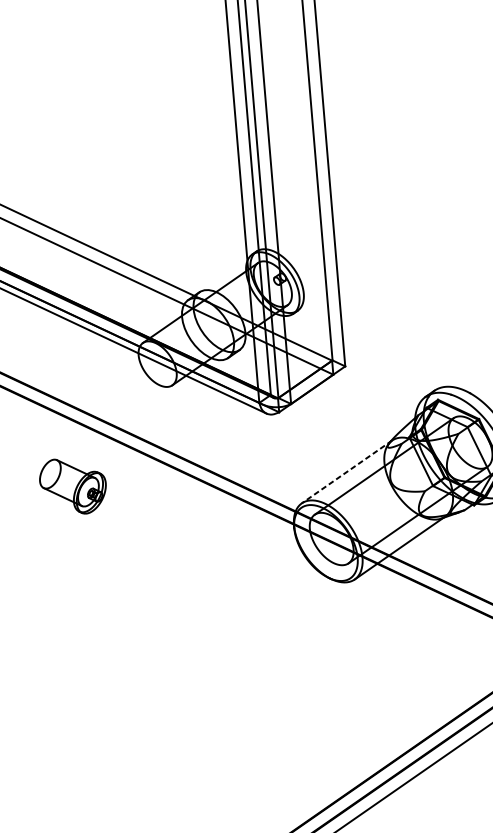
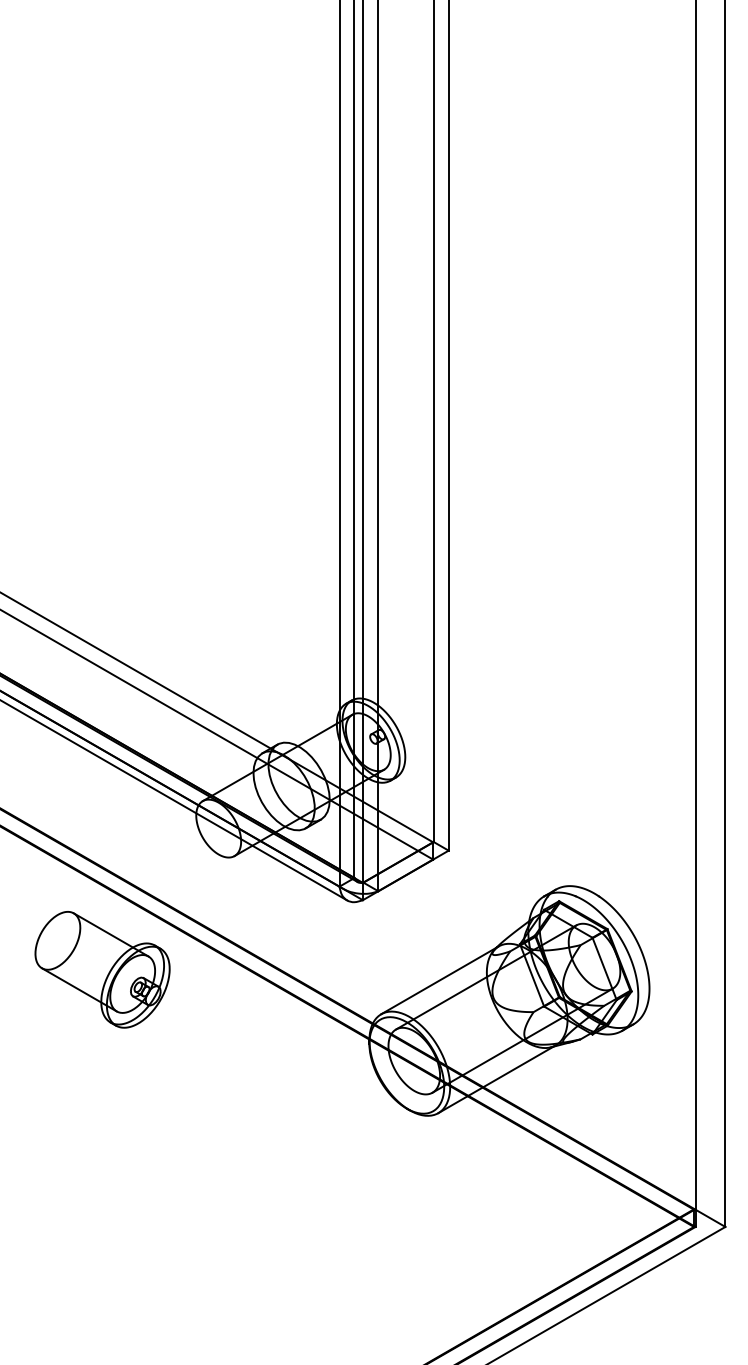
line: (346, 472) -> (439, 980), dashed -> solid
part: (73, 486) -> (102, 969), size x1.67

